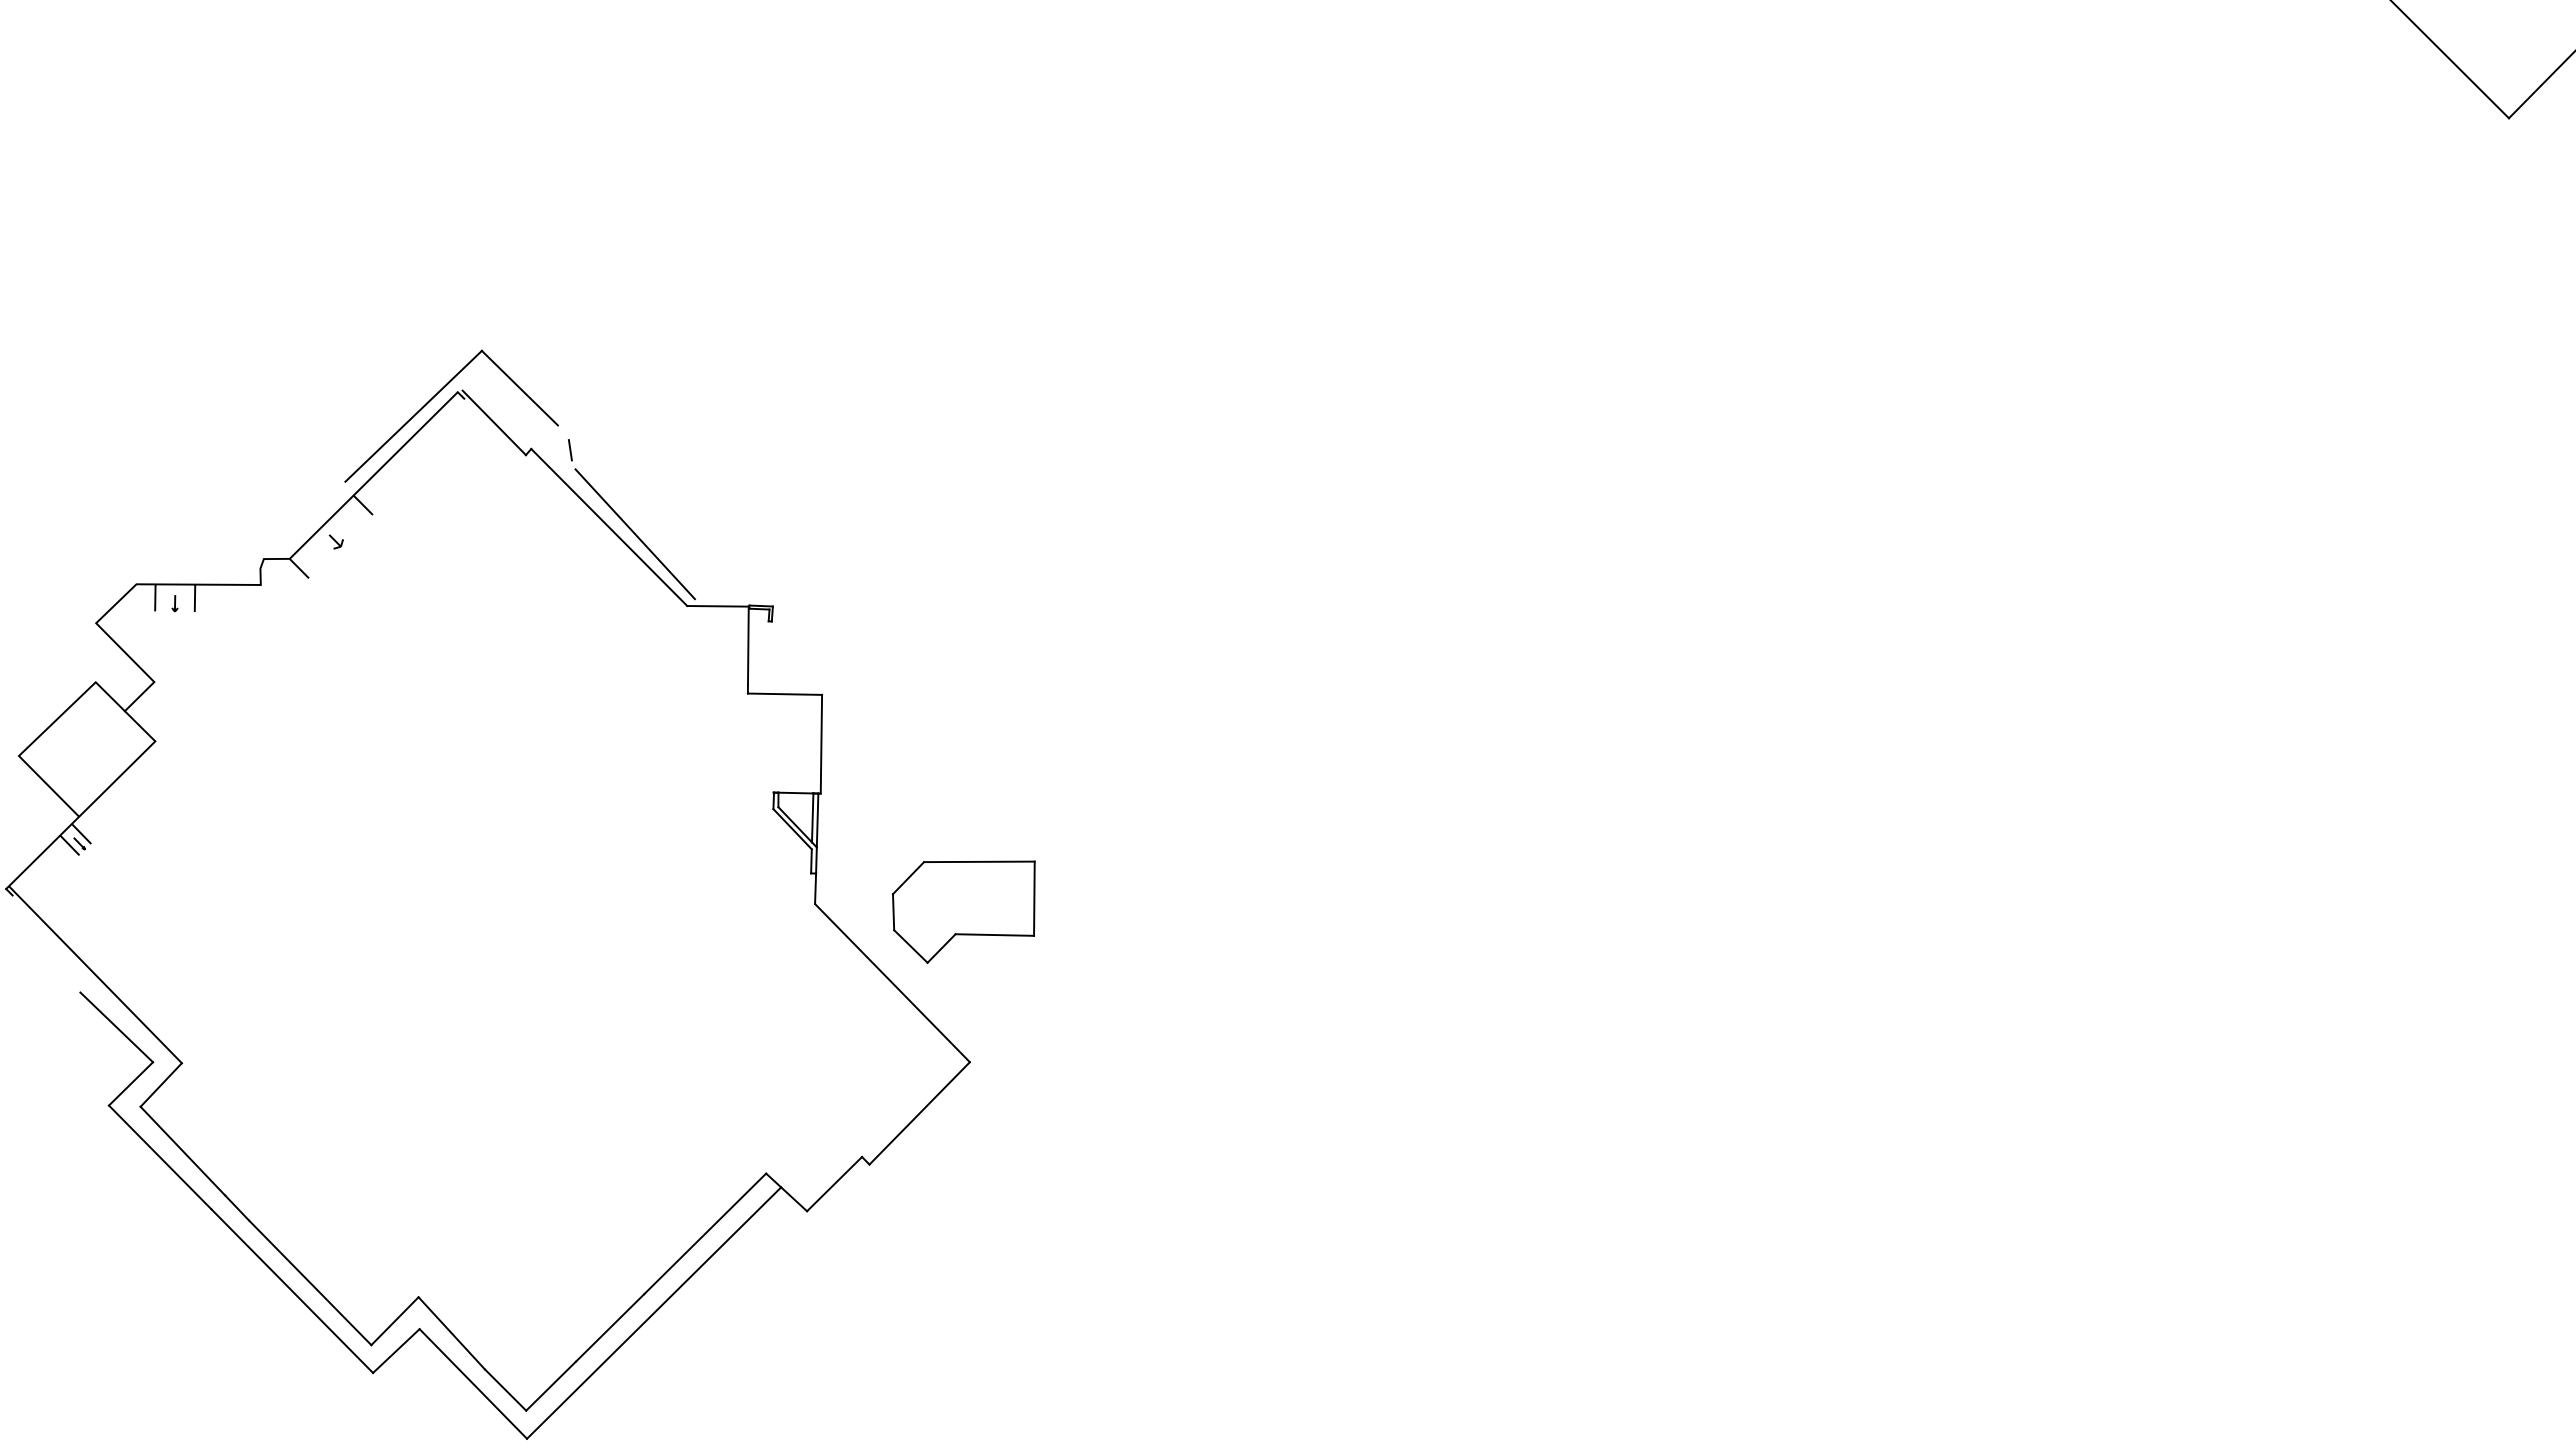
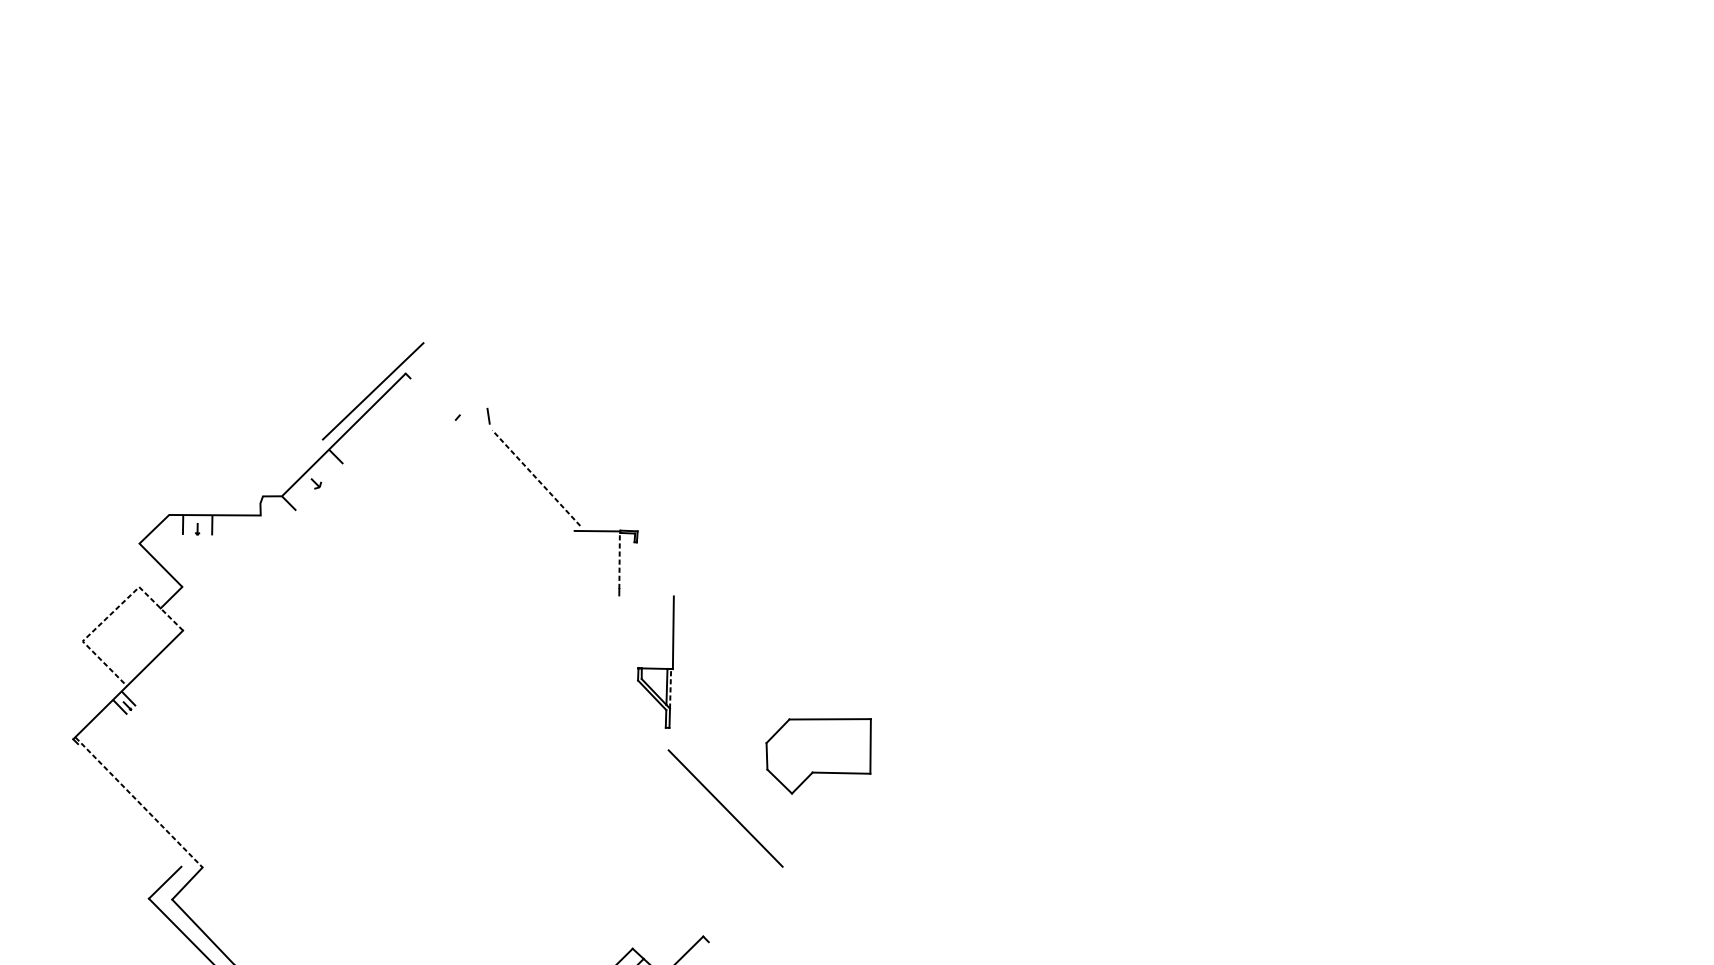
line: (519, 387) -> (451, 370), removed
line: (493, 422) -> (432, 395), removed
line: (609, 527) -> (517, 473), removed
line: (634, 533) -> (535, 477), solid -> dashed
line: (748, 645) -> (619, 560), solid -> dashed
line: (784, 693) -> (646, 595), removed
line: (56, 720) -> (110, 615), solid -> dashed
line: (817, 820) -> (670, 688), solid -> dashed
line: (815, 888) -> (669, 738), removed
part: (963, 911) -> (818, 755), moved
line: (96, 975) -> (139, 802), solid -> dashed
line: (116, 1027) -> (154, 841), removed
line: (919, 1113) -> (745, 904), removed

